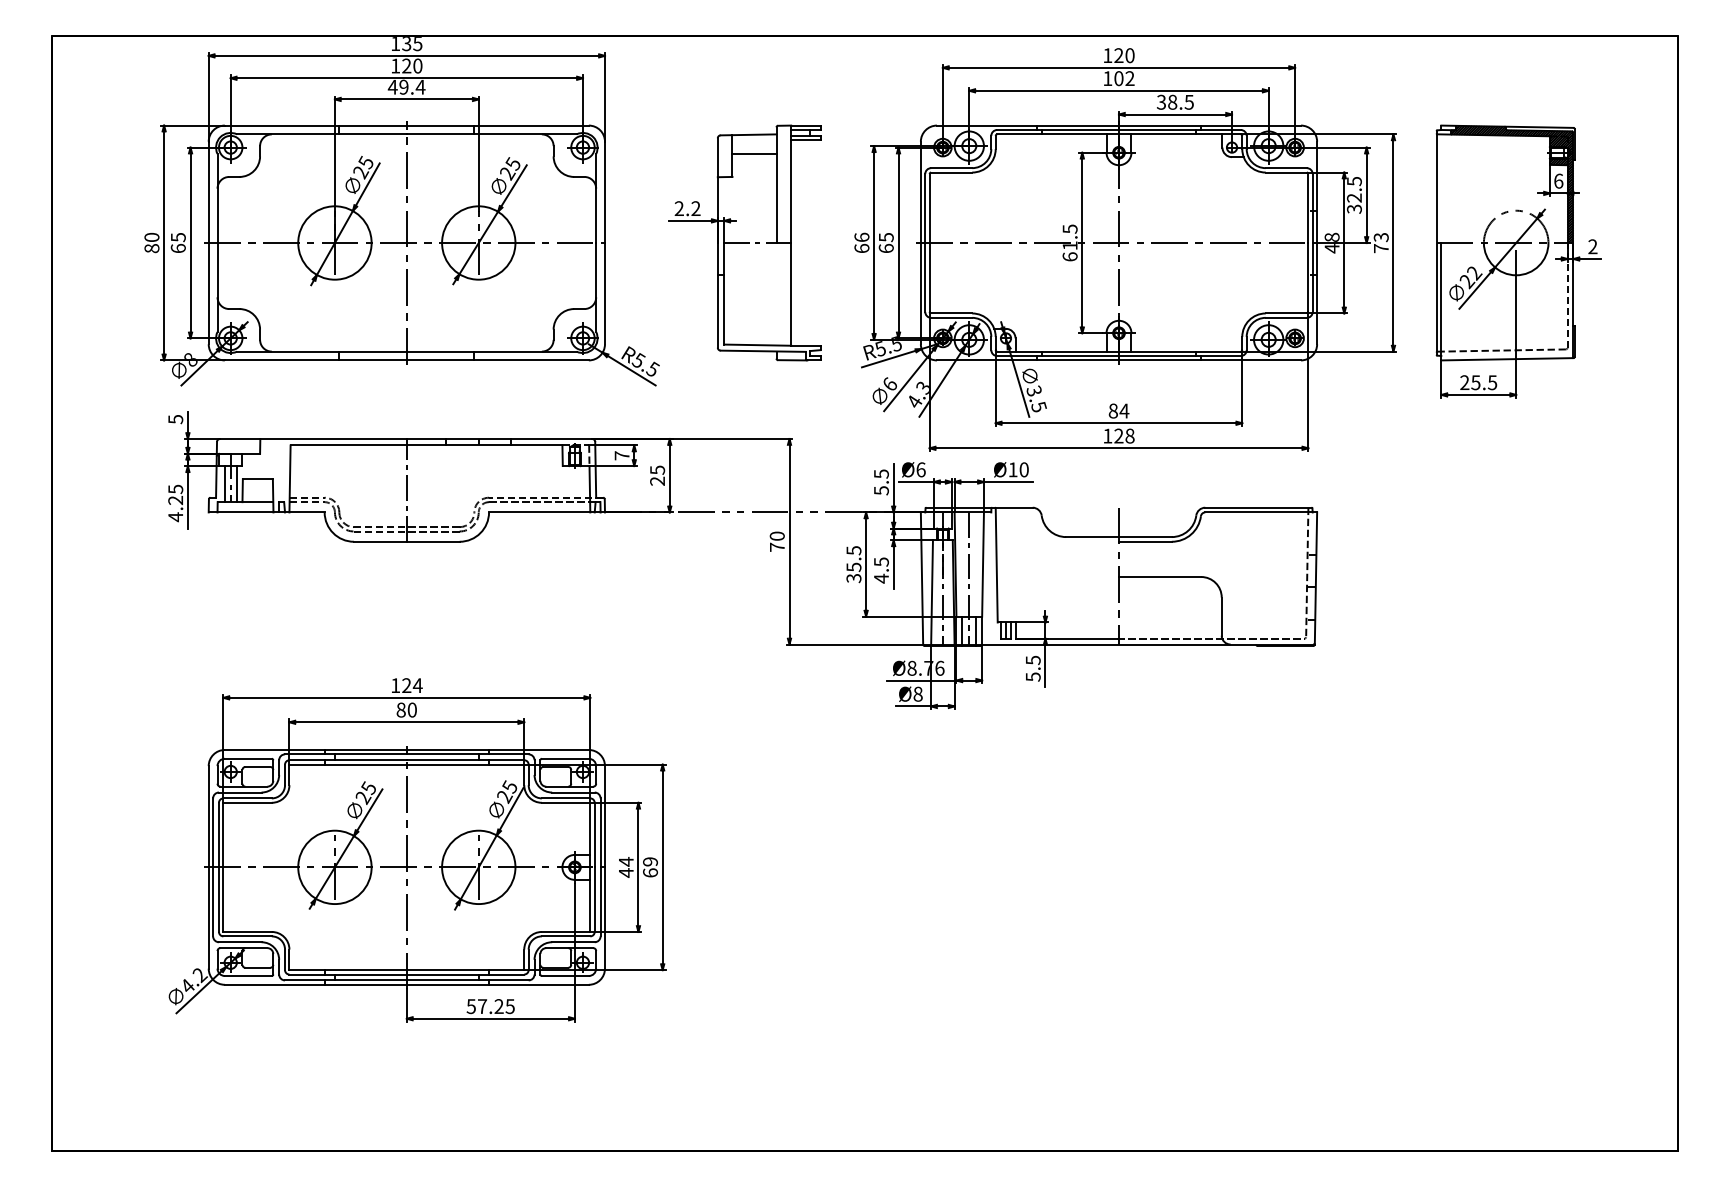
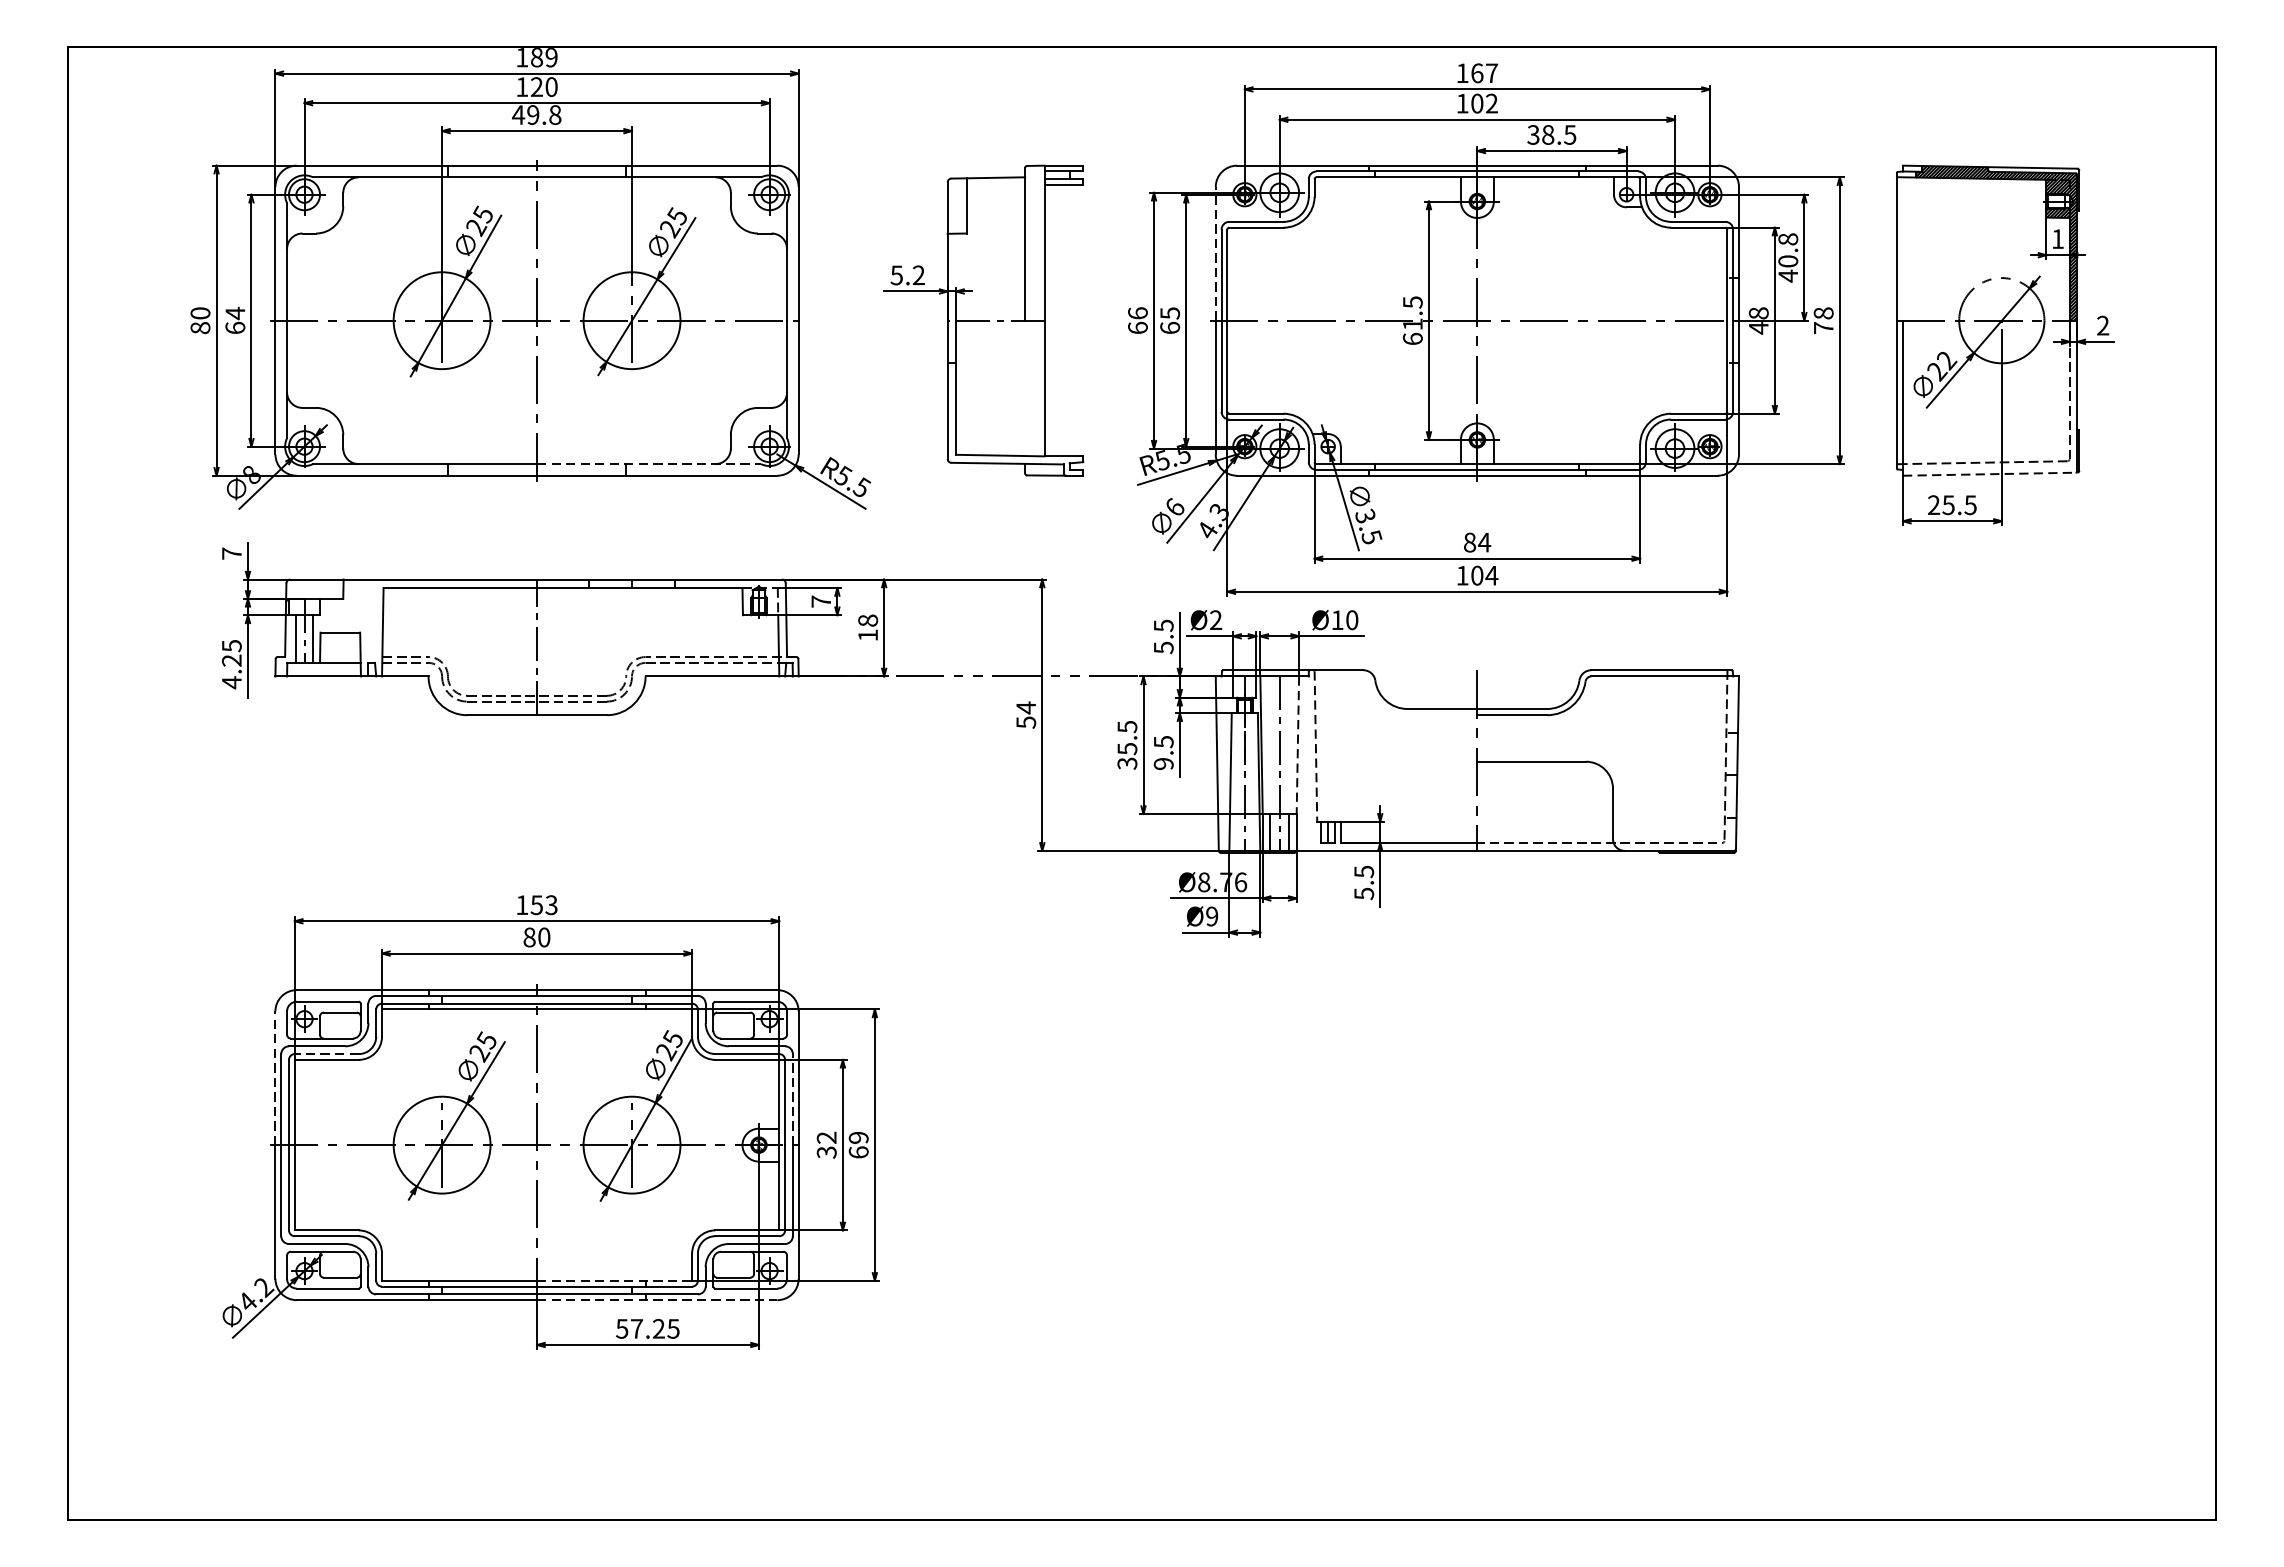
text: (412, 44) -> (544, 58), 135 -> 189
text: (1124, 55) -> (1484, 73), 120 -> 167
text: (420, 86) -> (555, 114), 49.4 -> 49.8
line: (754, 154) -> (996, 203), removed
text: (1558, 180) -> (2057, 238), 6 -> 1
line: (920, 192) -> (1215, 254), solid -> dashed
text: (1354, 195) -> (1788, 257), 32.5 -> 40.8
text: (678, 208) -> (895, 275), 2.2 -> 5.2
text: (178, 237) -> (235, 313), 65 -> 64
text: (1380, 237) -> (1822, 313), 73 -> 78
line: (491, 351) -> (648, 463), solid -> dashed
line: (1507, 359) -> (1990, 474), solid -> dashed
text: (175, 419) -> (231, 553), 5 -> 7
text: (1124, 435) -> (1484, 574), 128 -> 104
text: (920, 469) -> (1215, 619), Ø6 -> Ø2
text: (657, 475) -> (868, 627), 25 -> 18
text: (776, 541) -> (1025, 714), 70 -> 54
line: (983, 565) -> (1298, 746), solid -> dashed
line: (996, 565) -> (1315, 746), solid -> dashed
text: (881, 578) -> (1163, 763), 4.5 -> 9.5
text: (412, 685) -> (544, 904), 124 -> 153
text: (917, 693) -> (1211, 915), Ø8 -> Ø9
line: (247, 798) -> (326, 1054), solid -> dashed
line: (208, 816) -> (275, 1077), solid -> dashed
line: (600, 832) -> (792, 1099), solid -> dashed
text: (625, 867) -> (825, 1145), 44 -> 32
line: (465, 970) -> (614, 1281), solid -> dashed
line: (497, 984) -> (656, 1299), solid -> dashed

